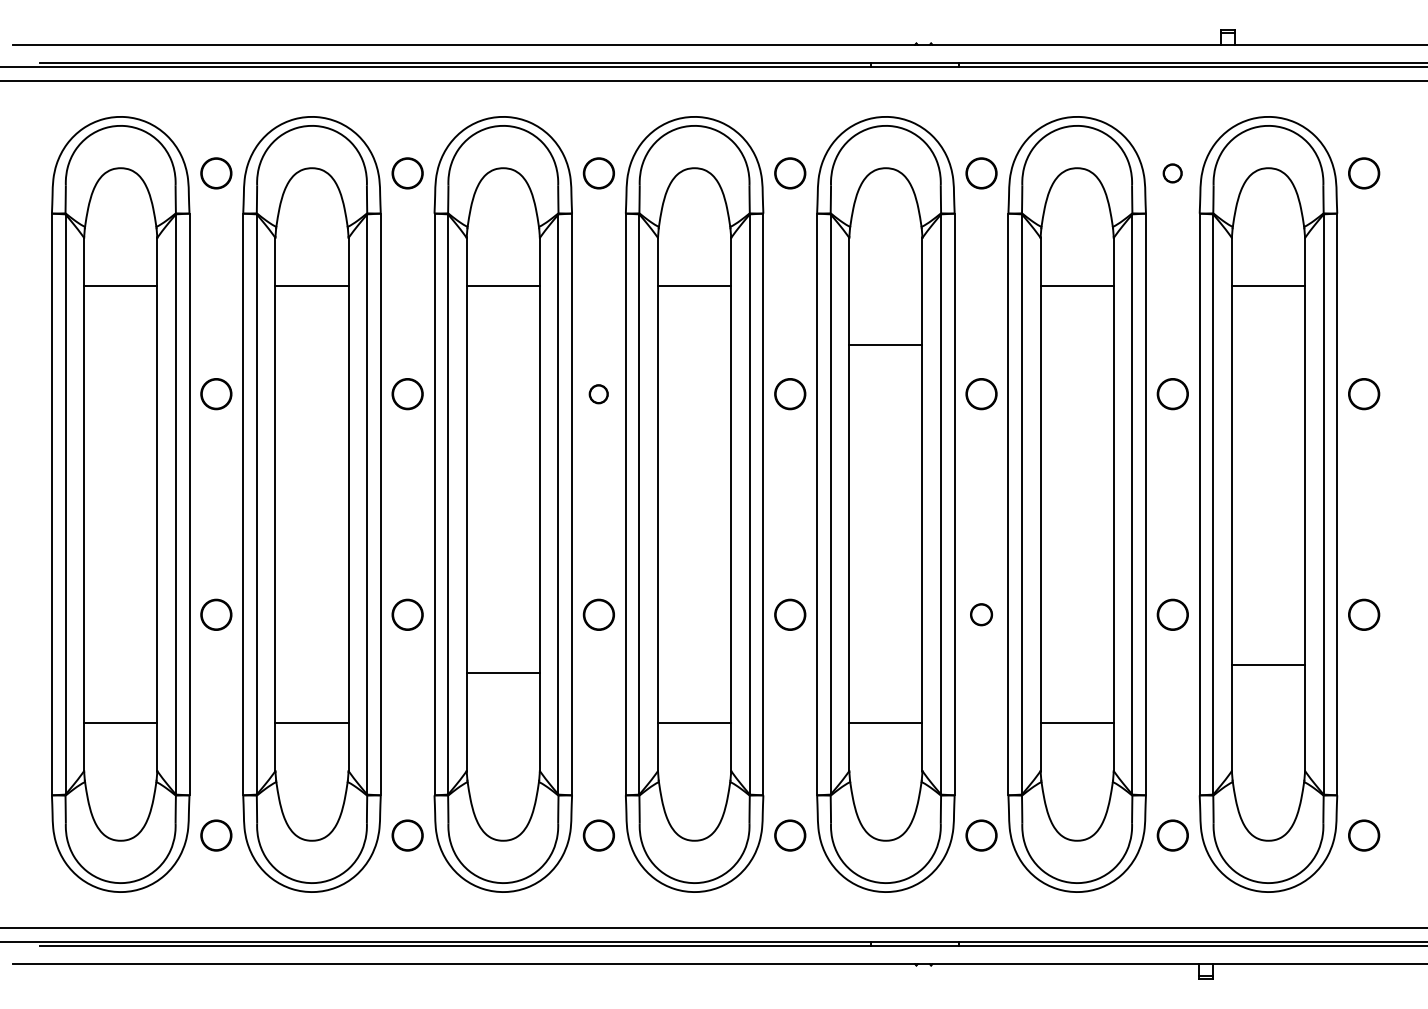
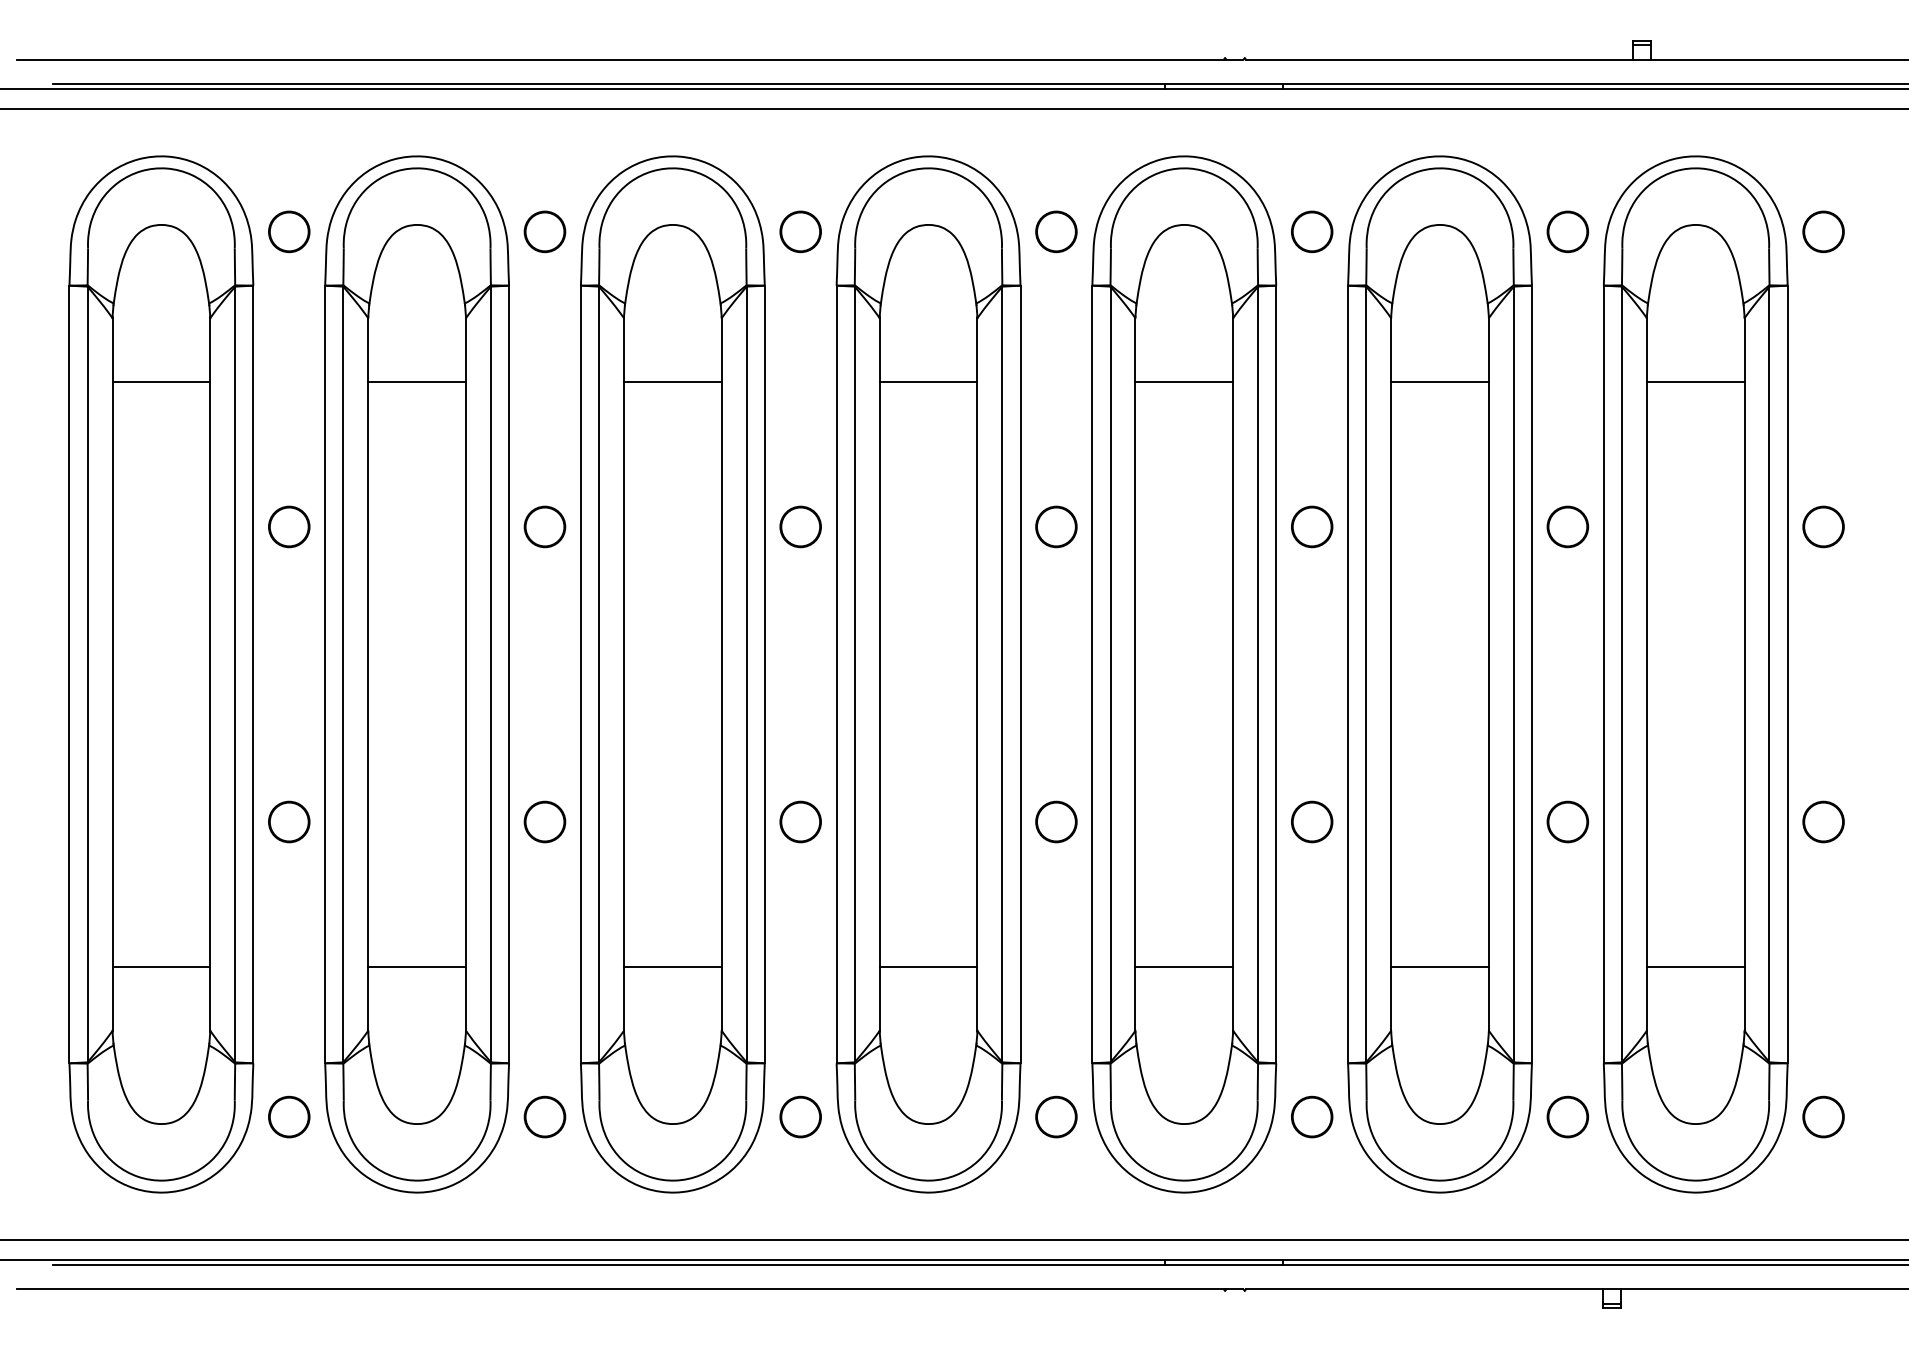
circle: (1172, 173) -> (1567, 232), size x1.67
line: (885, 344) -> (1183, 381), moved
circle: (598, 394) -> (800, 527), size x1.67
circle: (981, 614) -> (1312, 821), size x1.43
line: (1268, 665) -> (1695, 967), moved
line: (502, 673) -> (671, 967), moved

